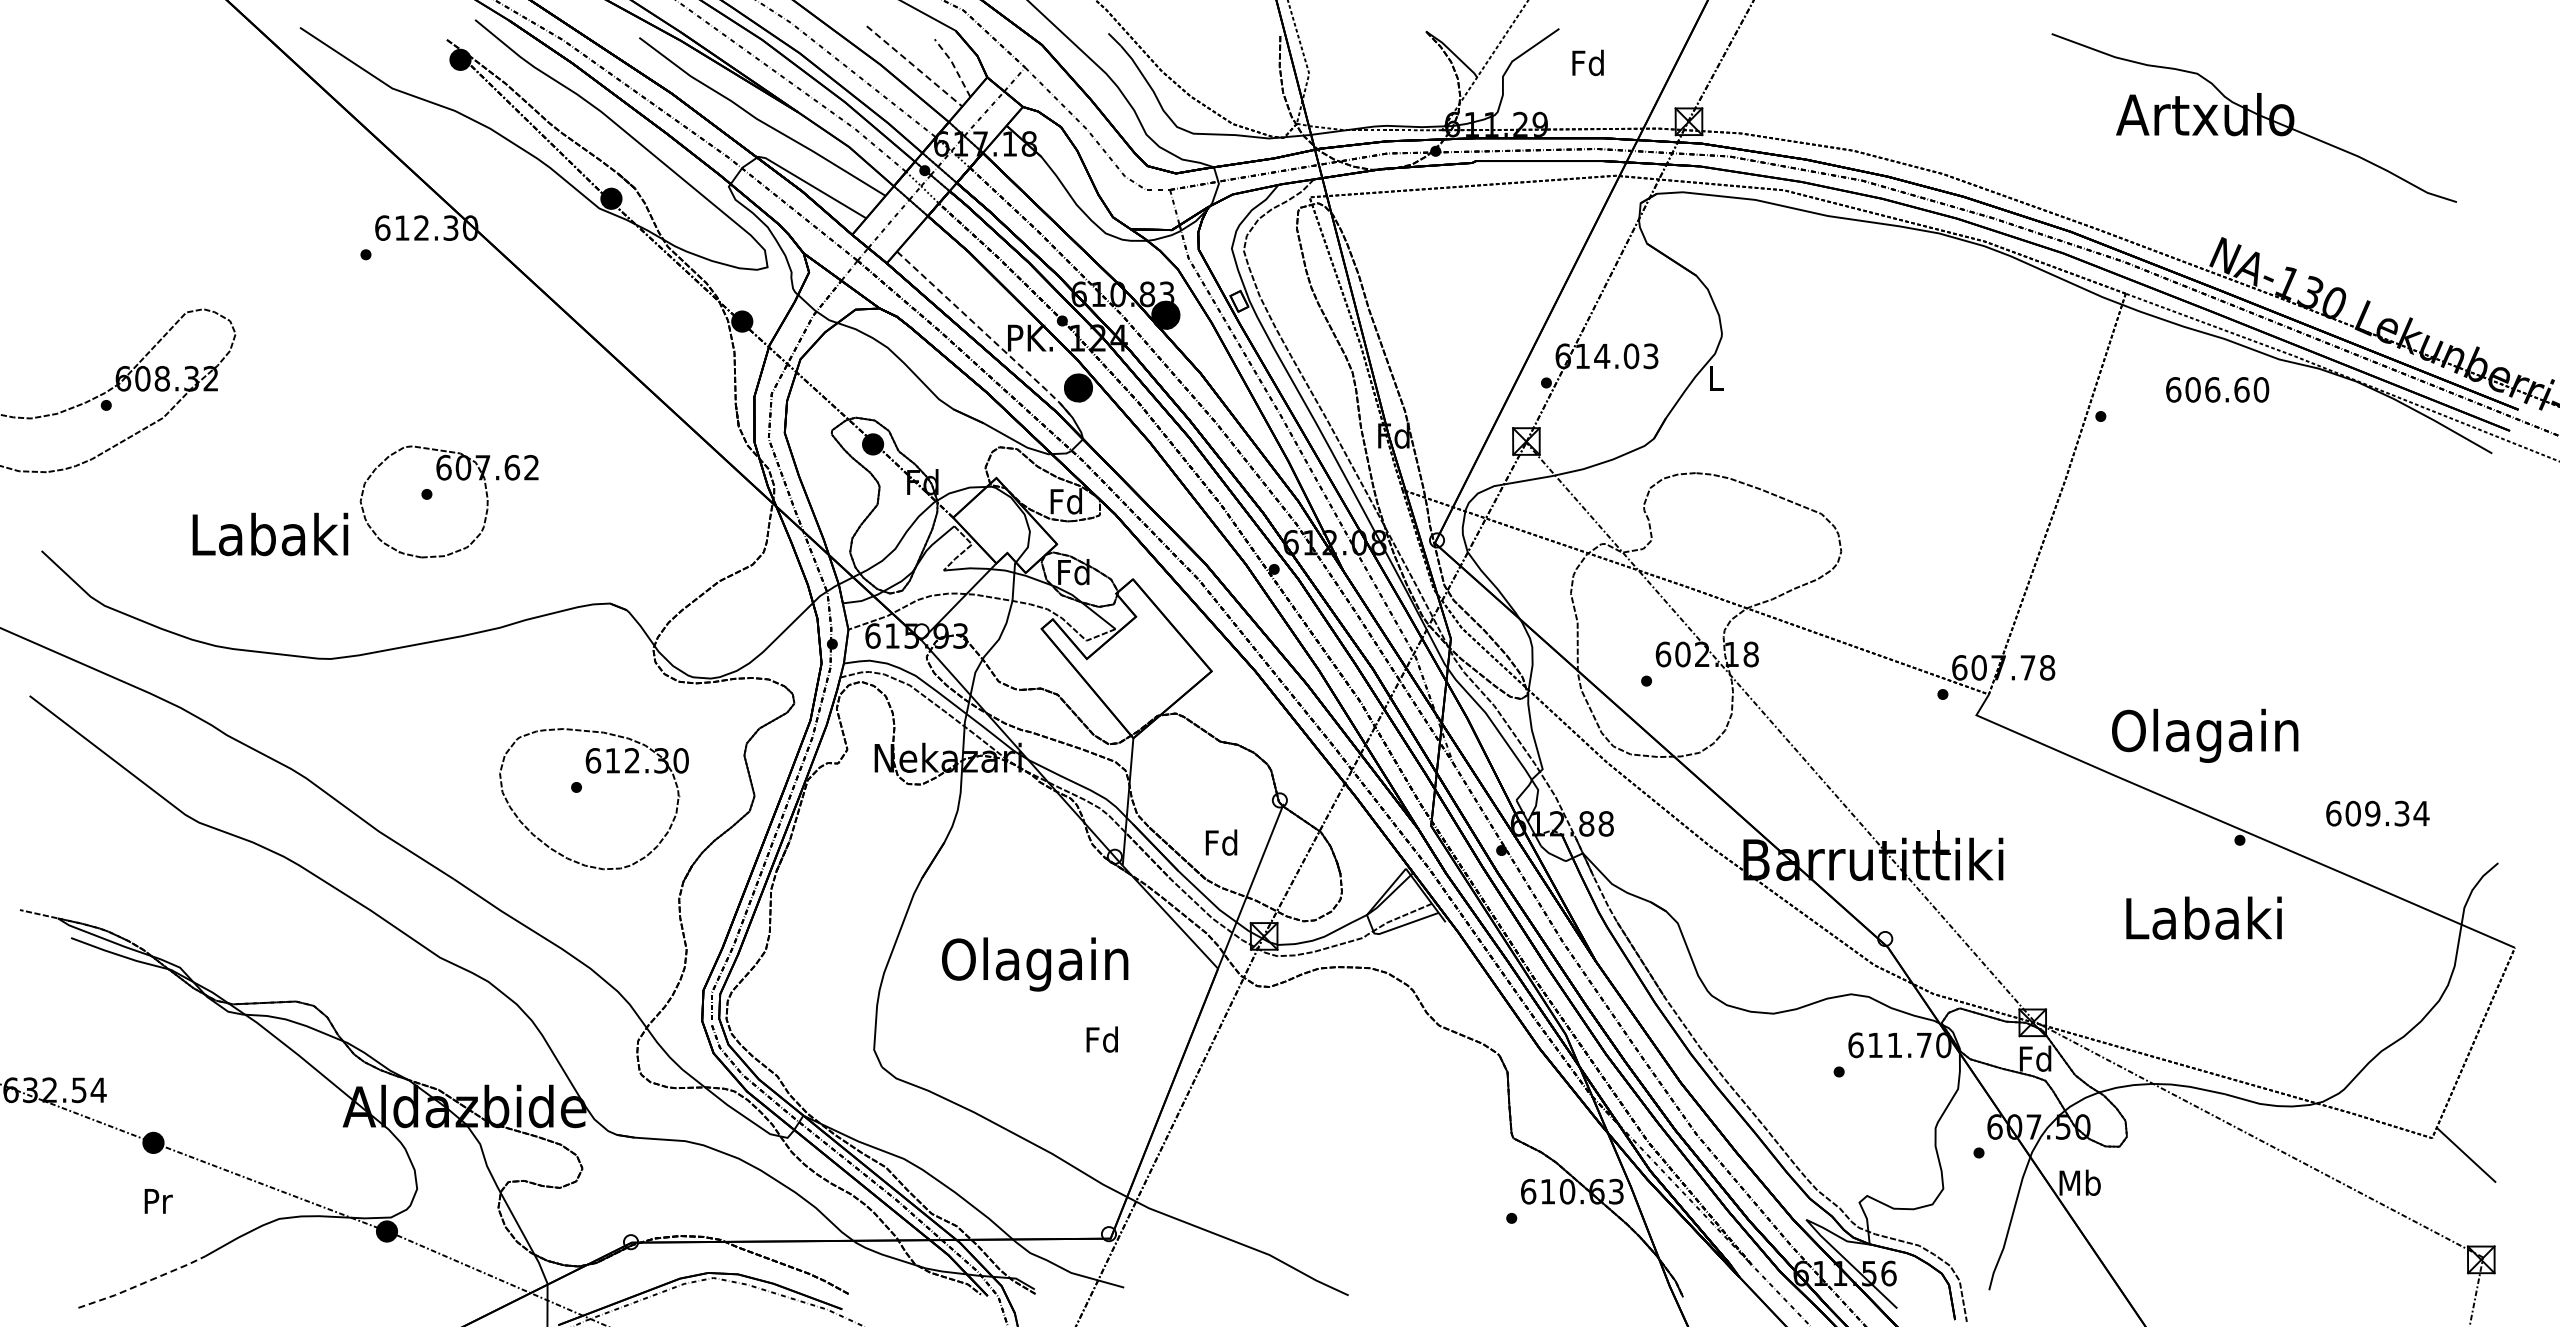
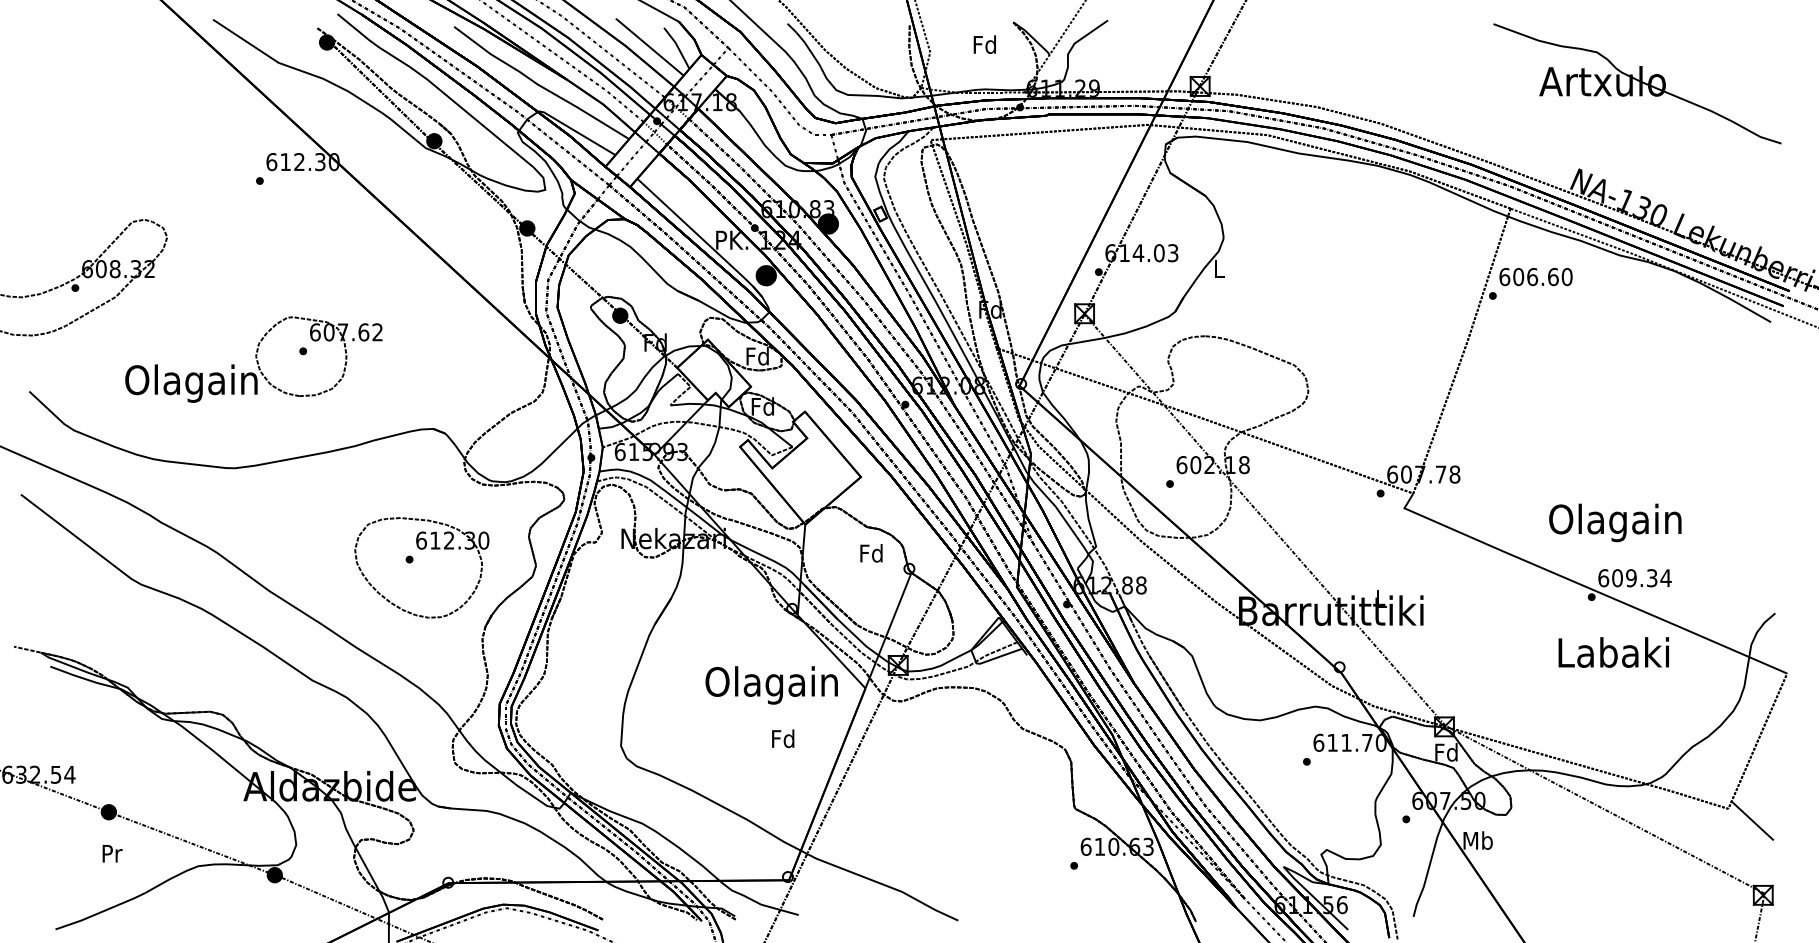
text: (1587, 62) -> (984, 44), moved
line: (914, 66) -> (649, 47), dashed -> solid
line: (954, 66) -> (678, 47), dashed -> solid
part: (2253, 117) -> (1636, 83), moved
line: (986, 334) -> (700, 237), dashed -> solid
text: (2217, 389) -> (1535, 276), moved
text: (269, 539) -> (191, 383), Labaki -> Olagain
text: (2205, 735) -> (1615, 522), moved
text: (2377, 813) -> (1634, 578), moved
text: (1221, 842) -> (871, 553), moved
text: (2203, 917) -> (1613, 652), moved
text: (1035, 964) -> (771, 685), moved
line: (142, 1283) -> (101, 912), dashed -> solid

